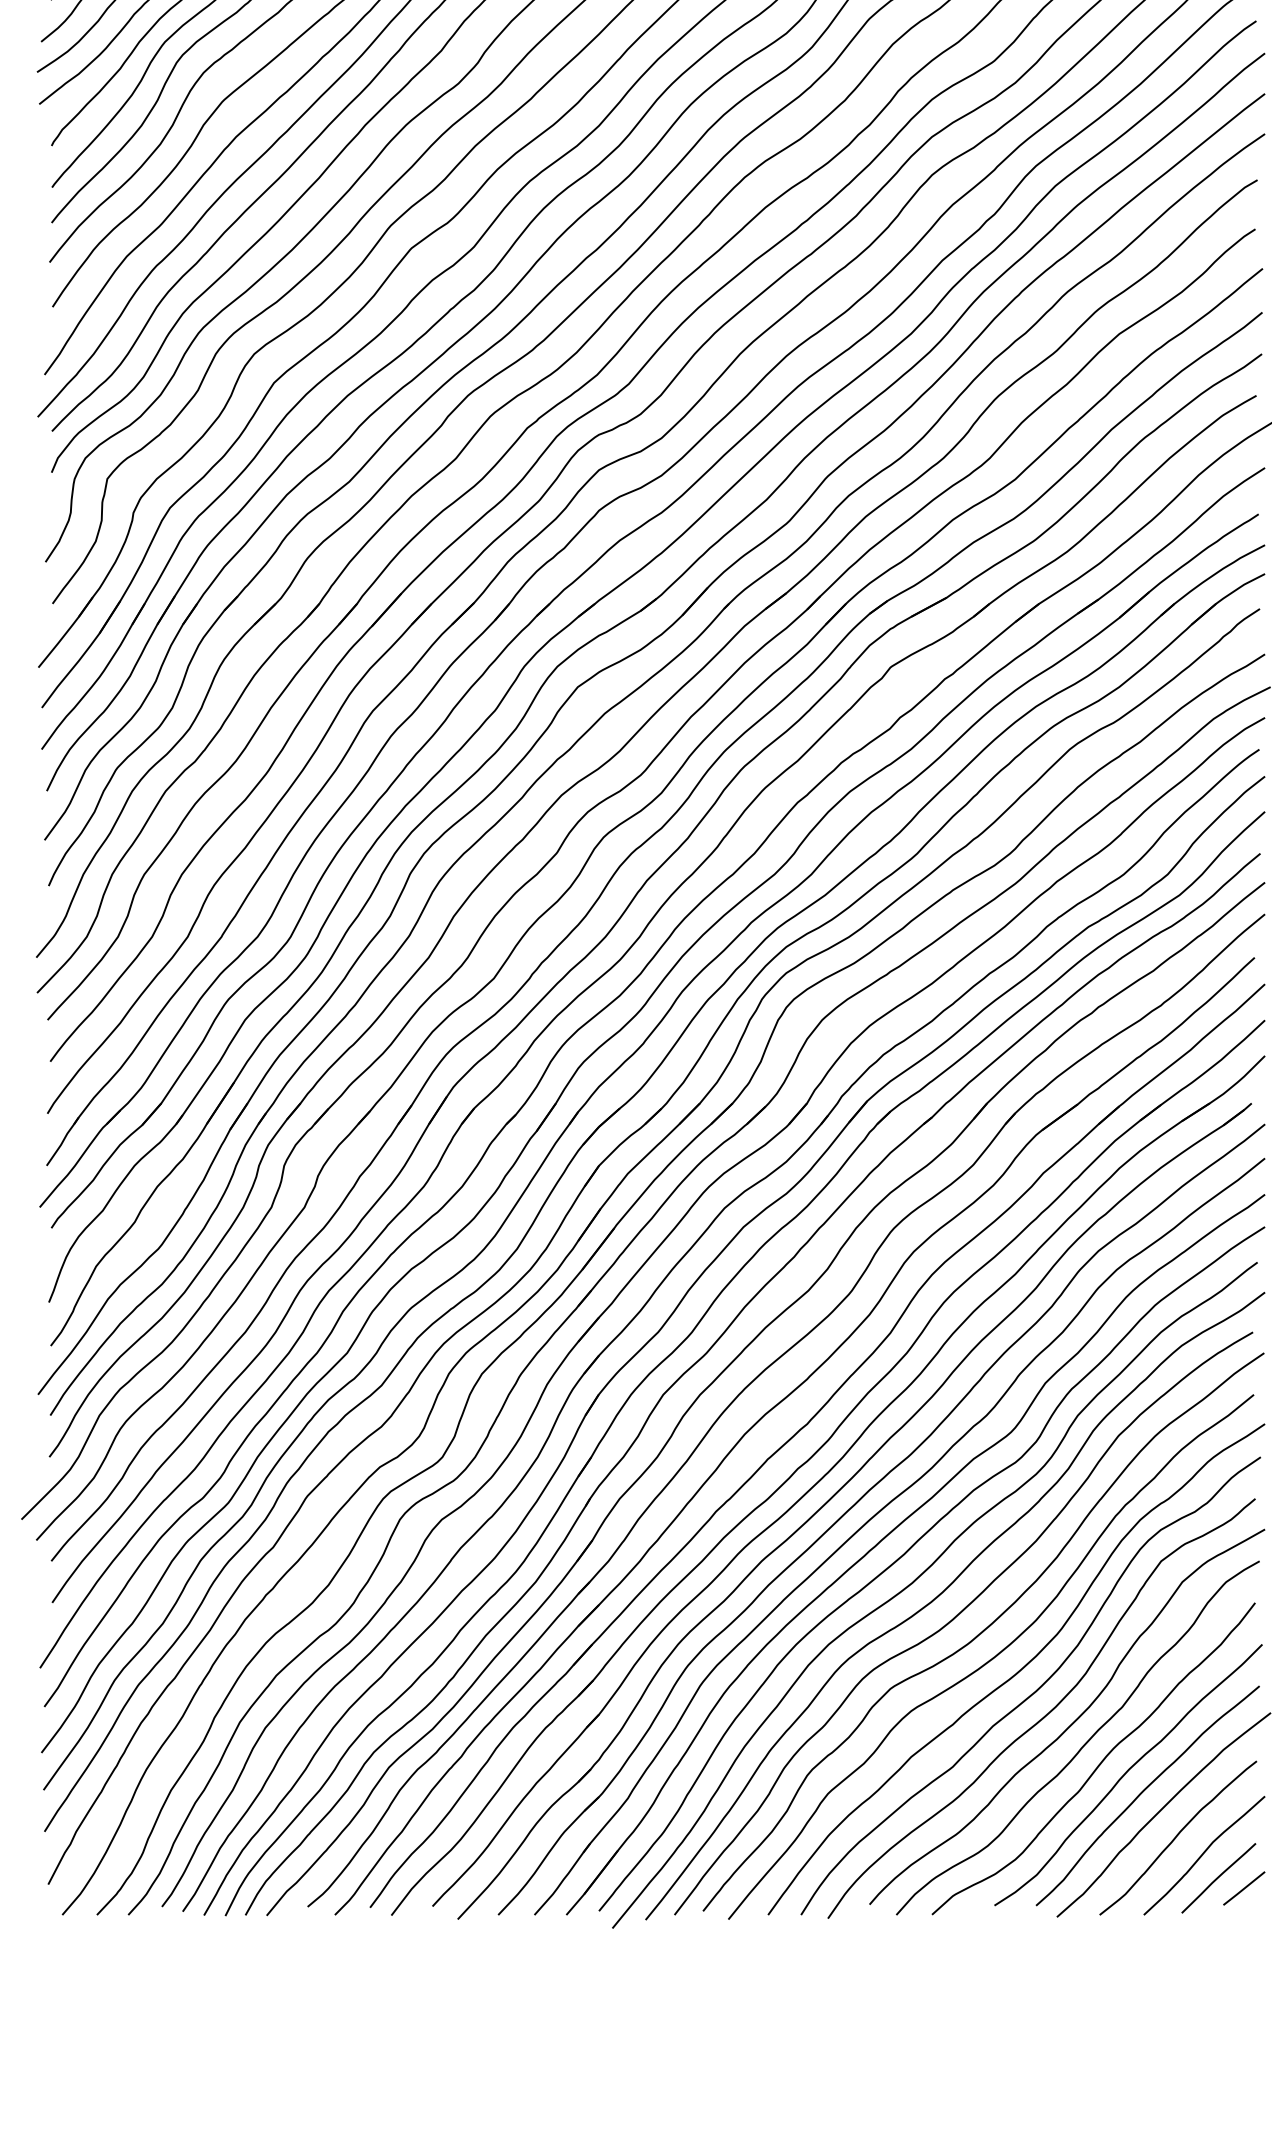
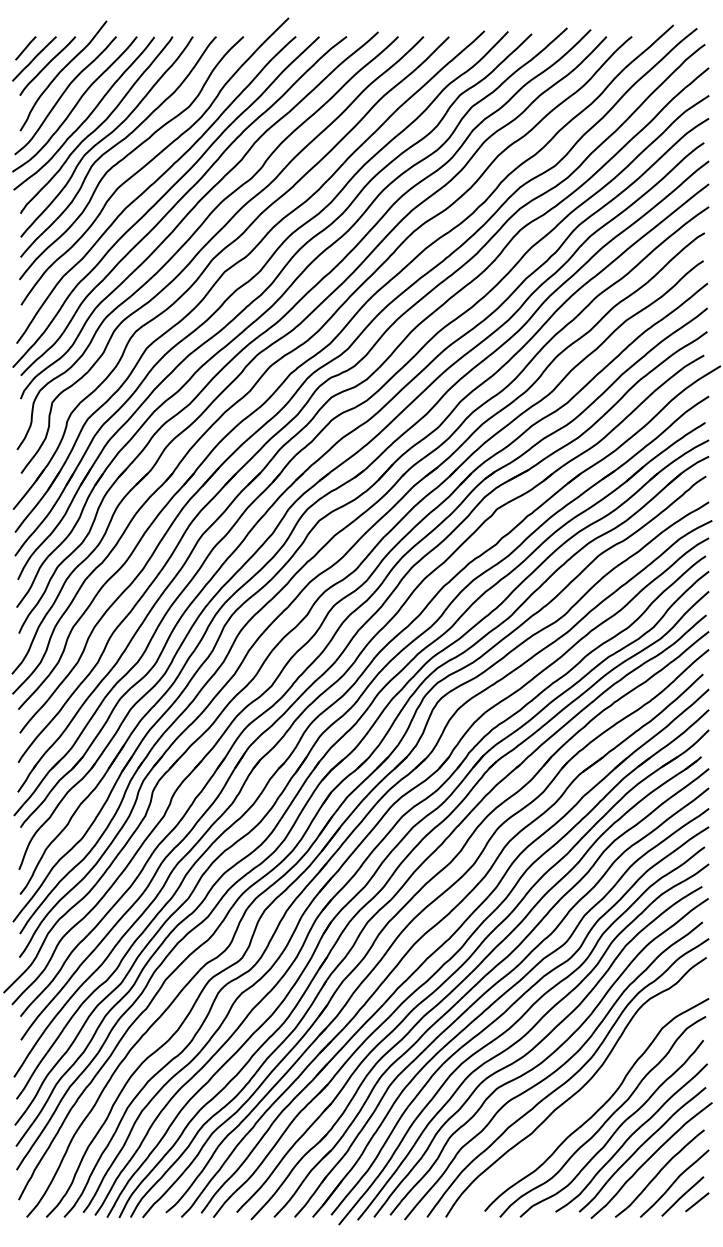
curve: (1047, 1712) -> (585, 1102), removed

